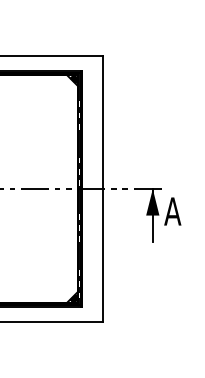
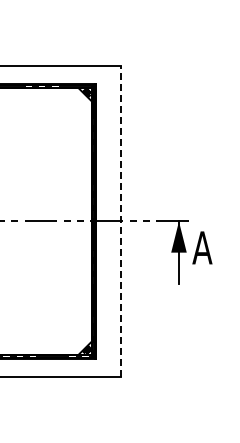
line: (102, 189) -> (120, 221), solid -> dashed

